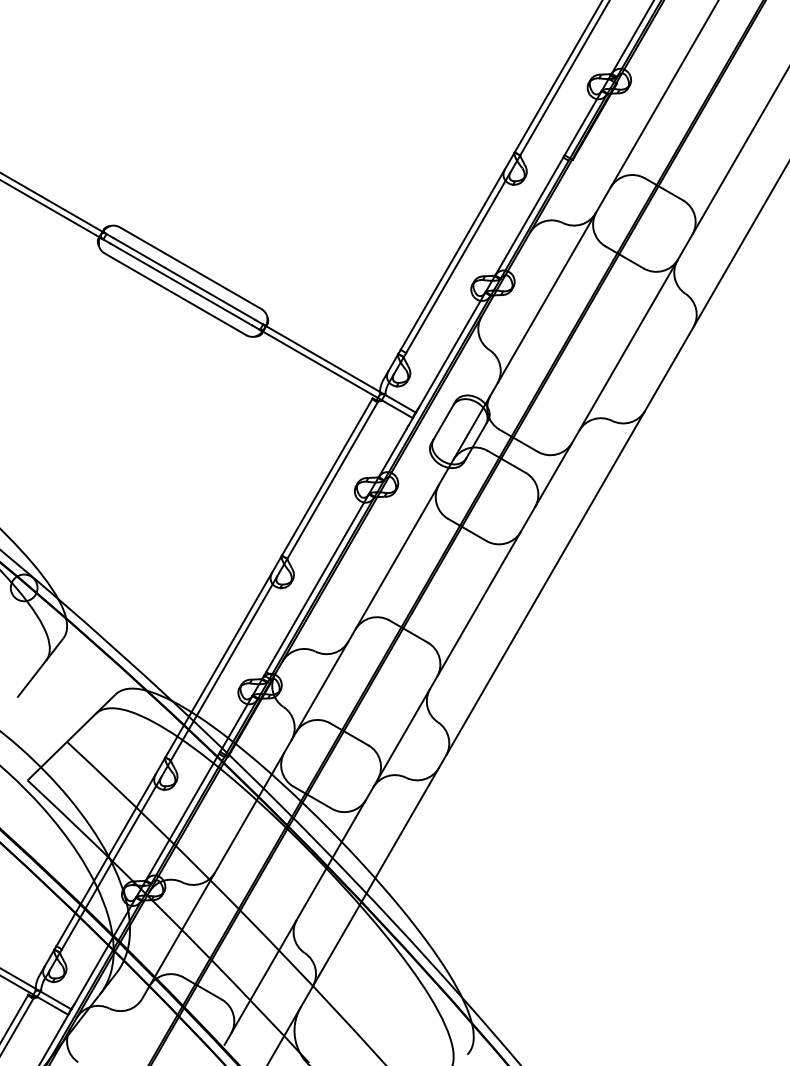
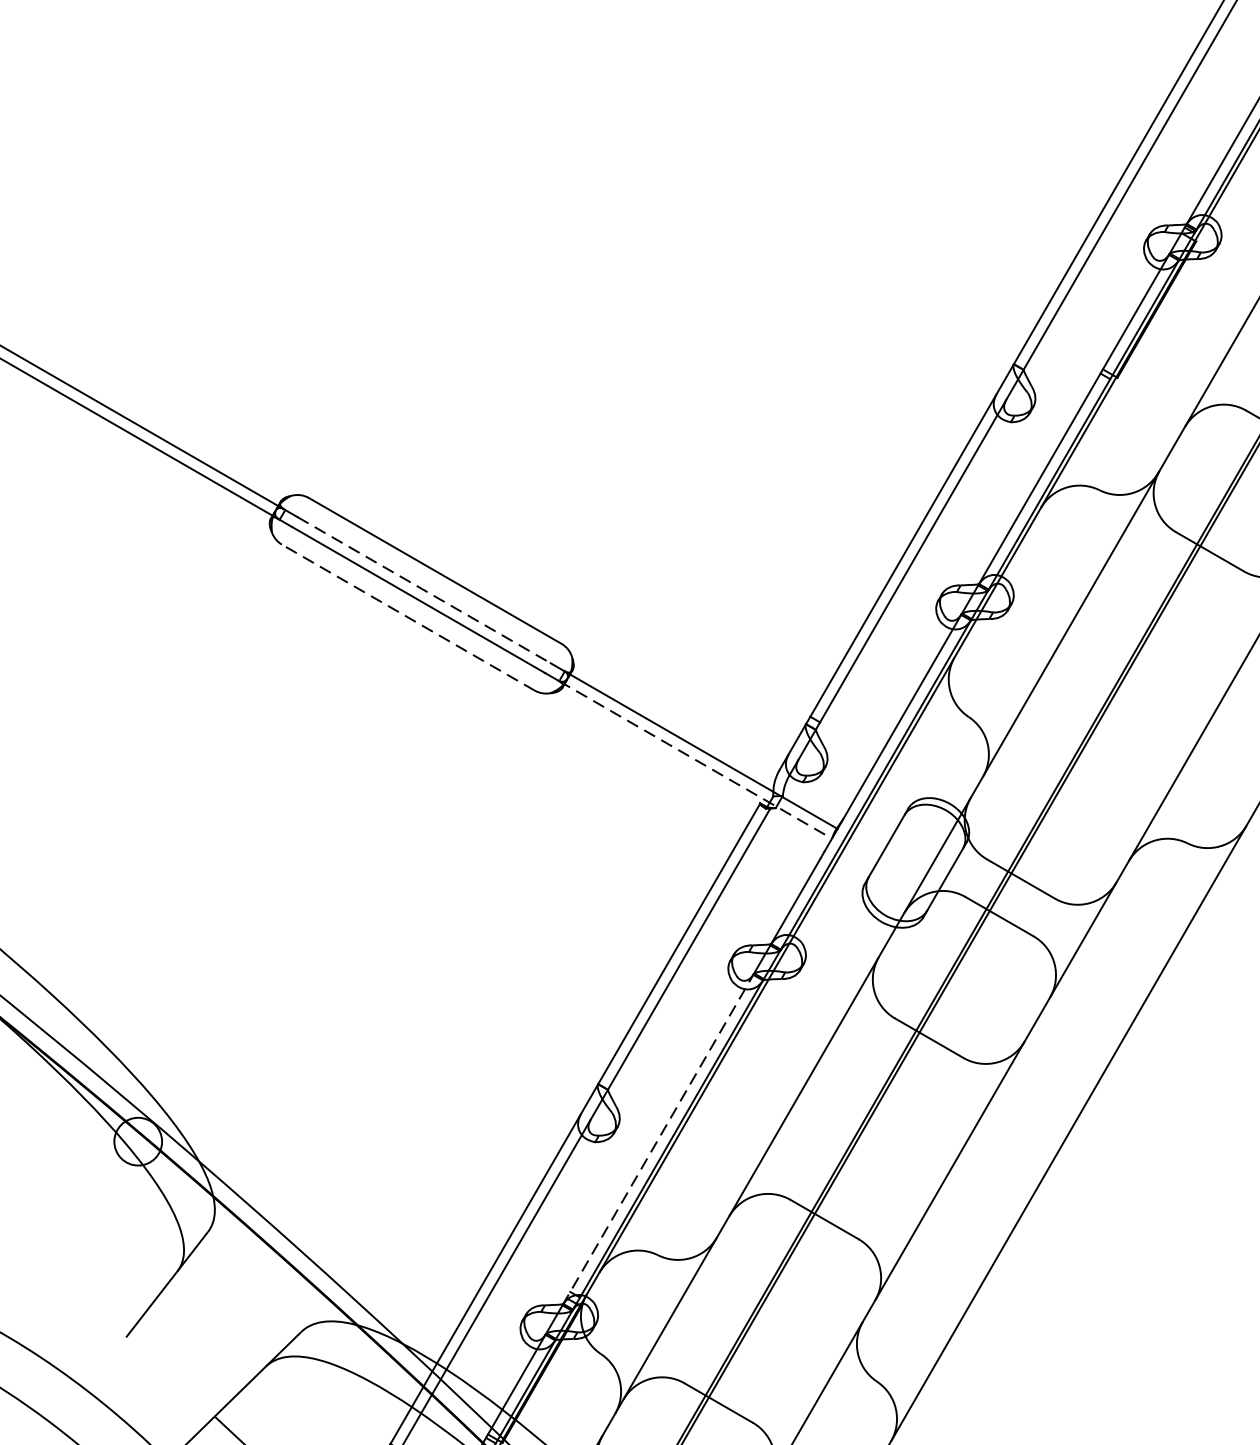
line: (184, 278) -> (424, 589), solid -> dashed
line: (175, 294) -> (408, 617), solid -> dashed
line: (336, 374) -> (695, 760), solid -> dashed
line: (315, 587) -> (658, 1140), solid -> dashed

